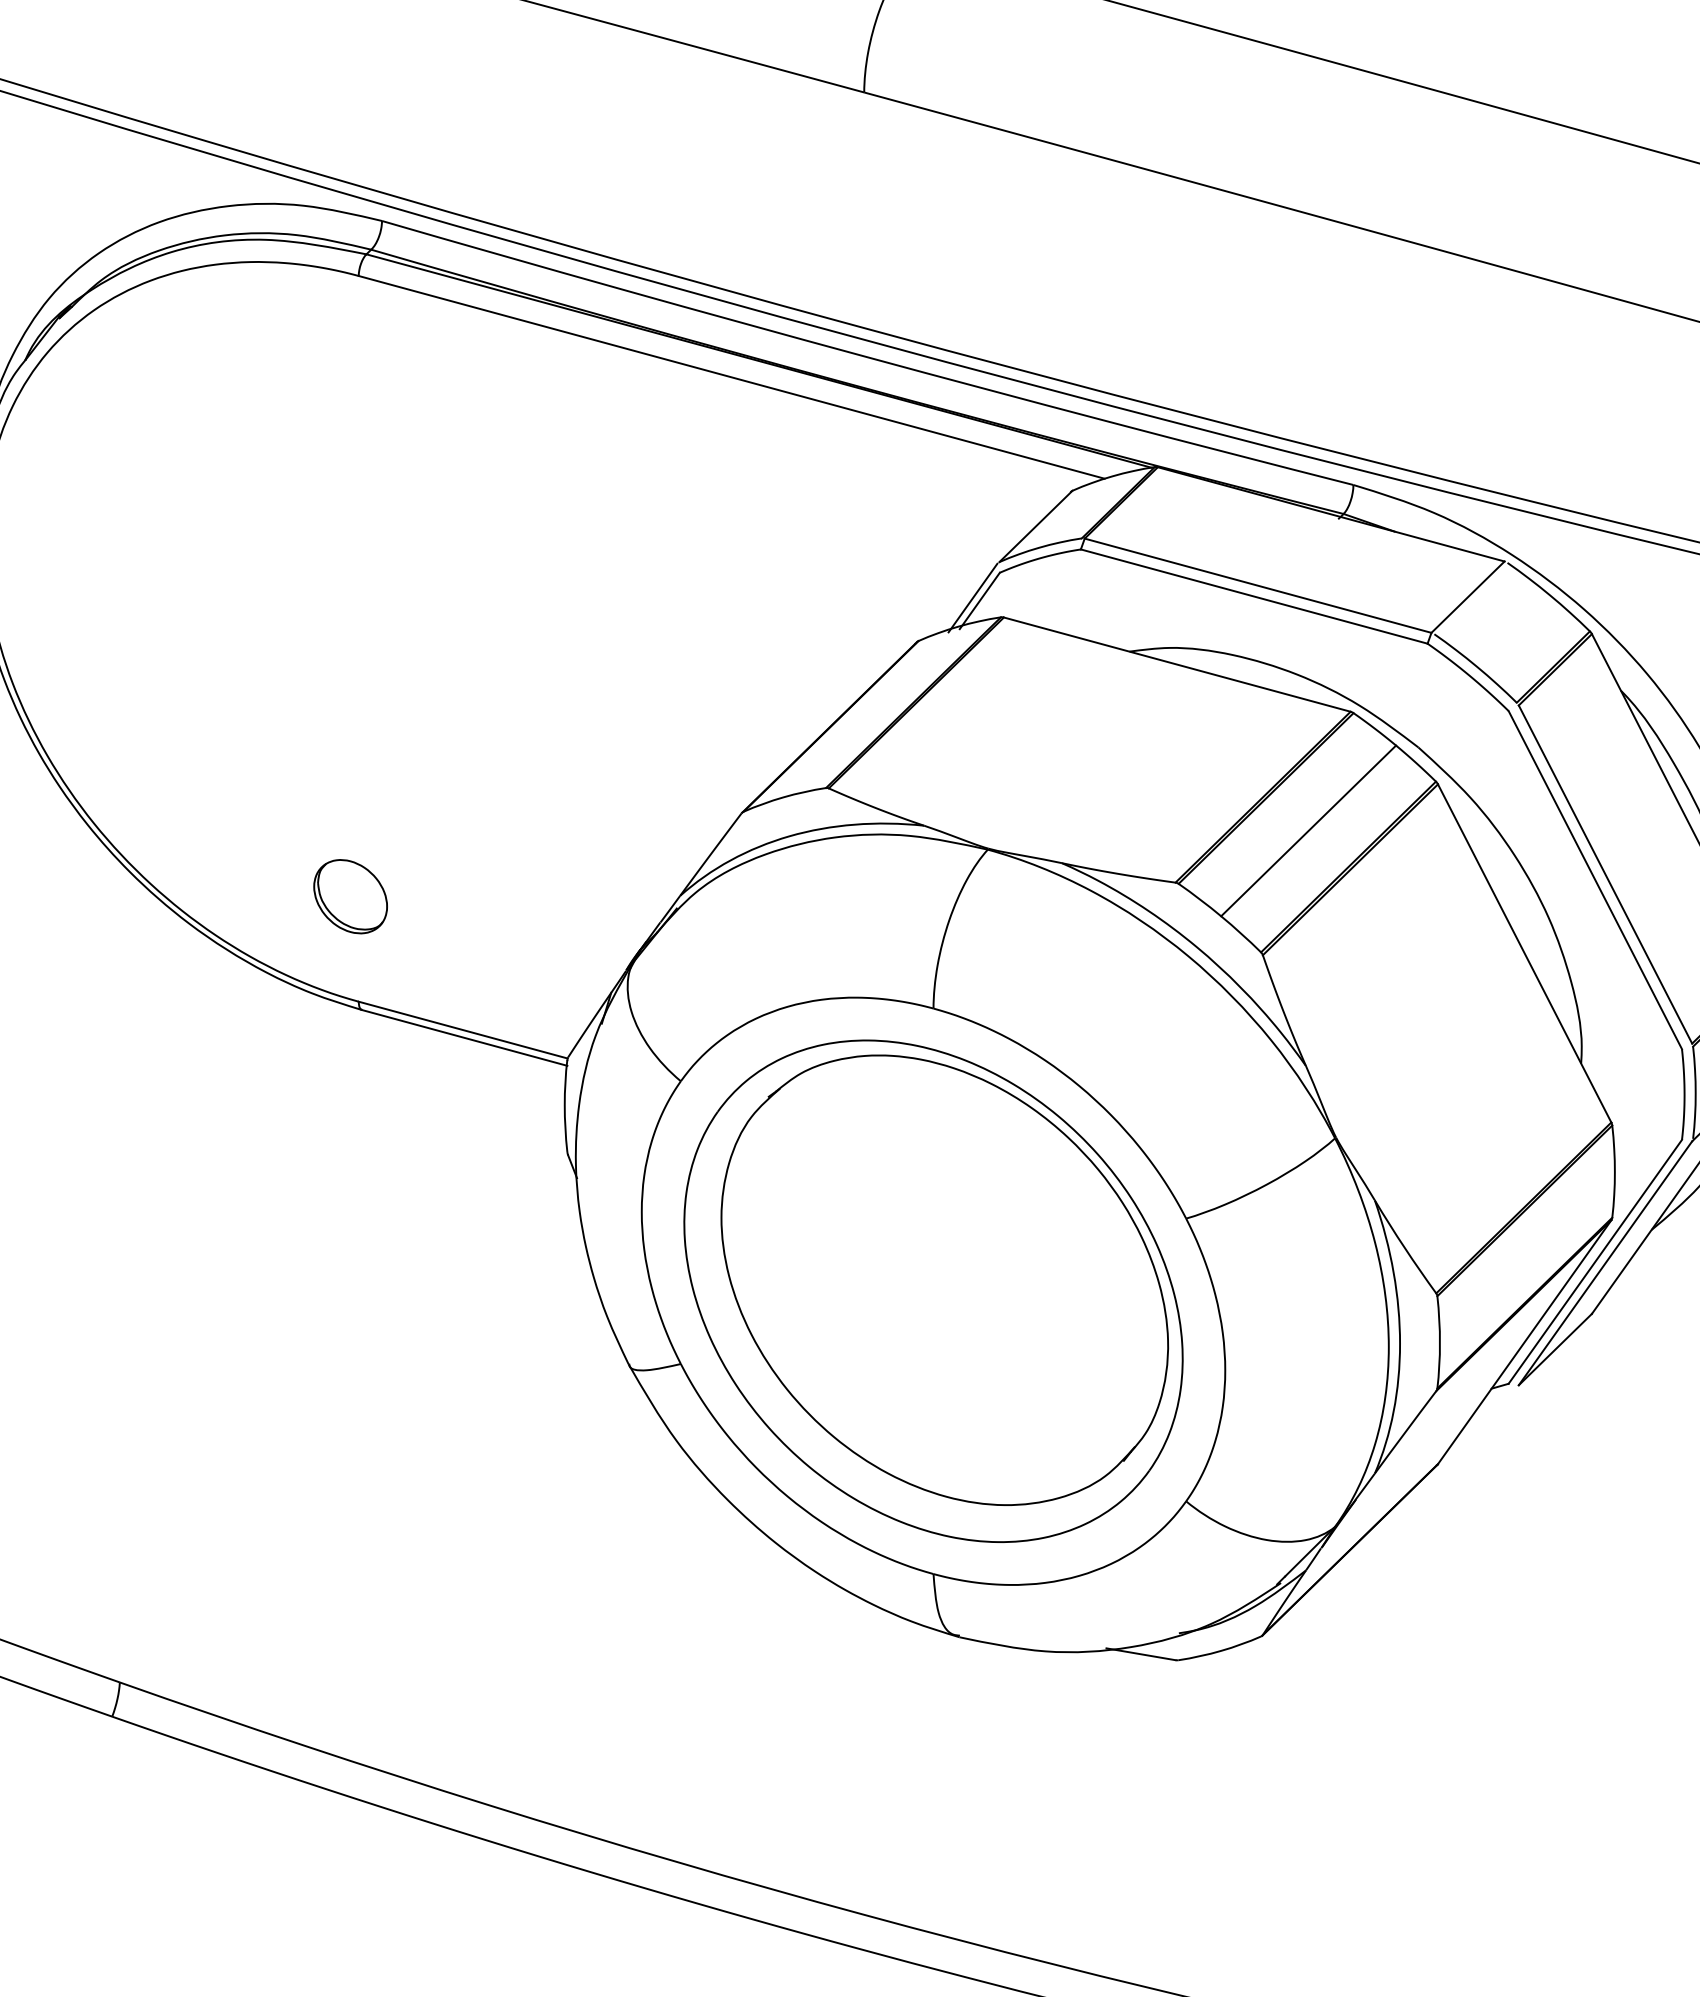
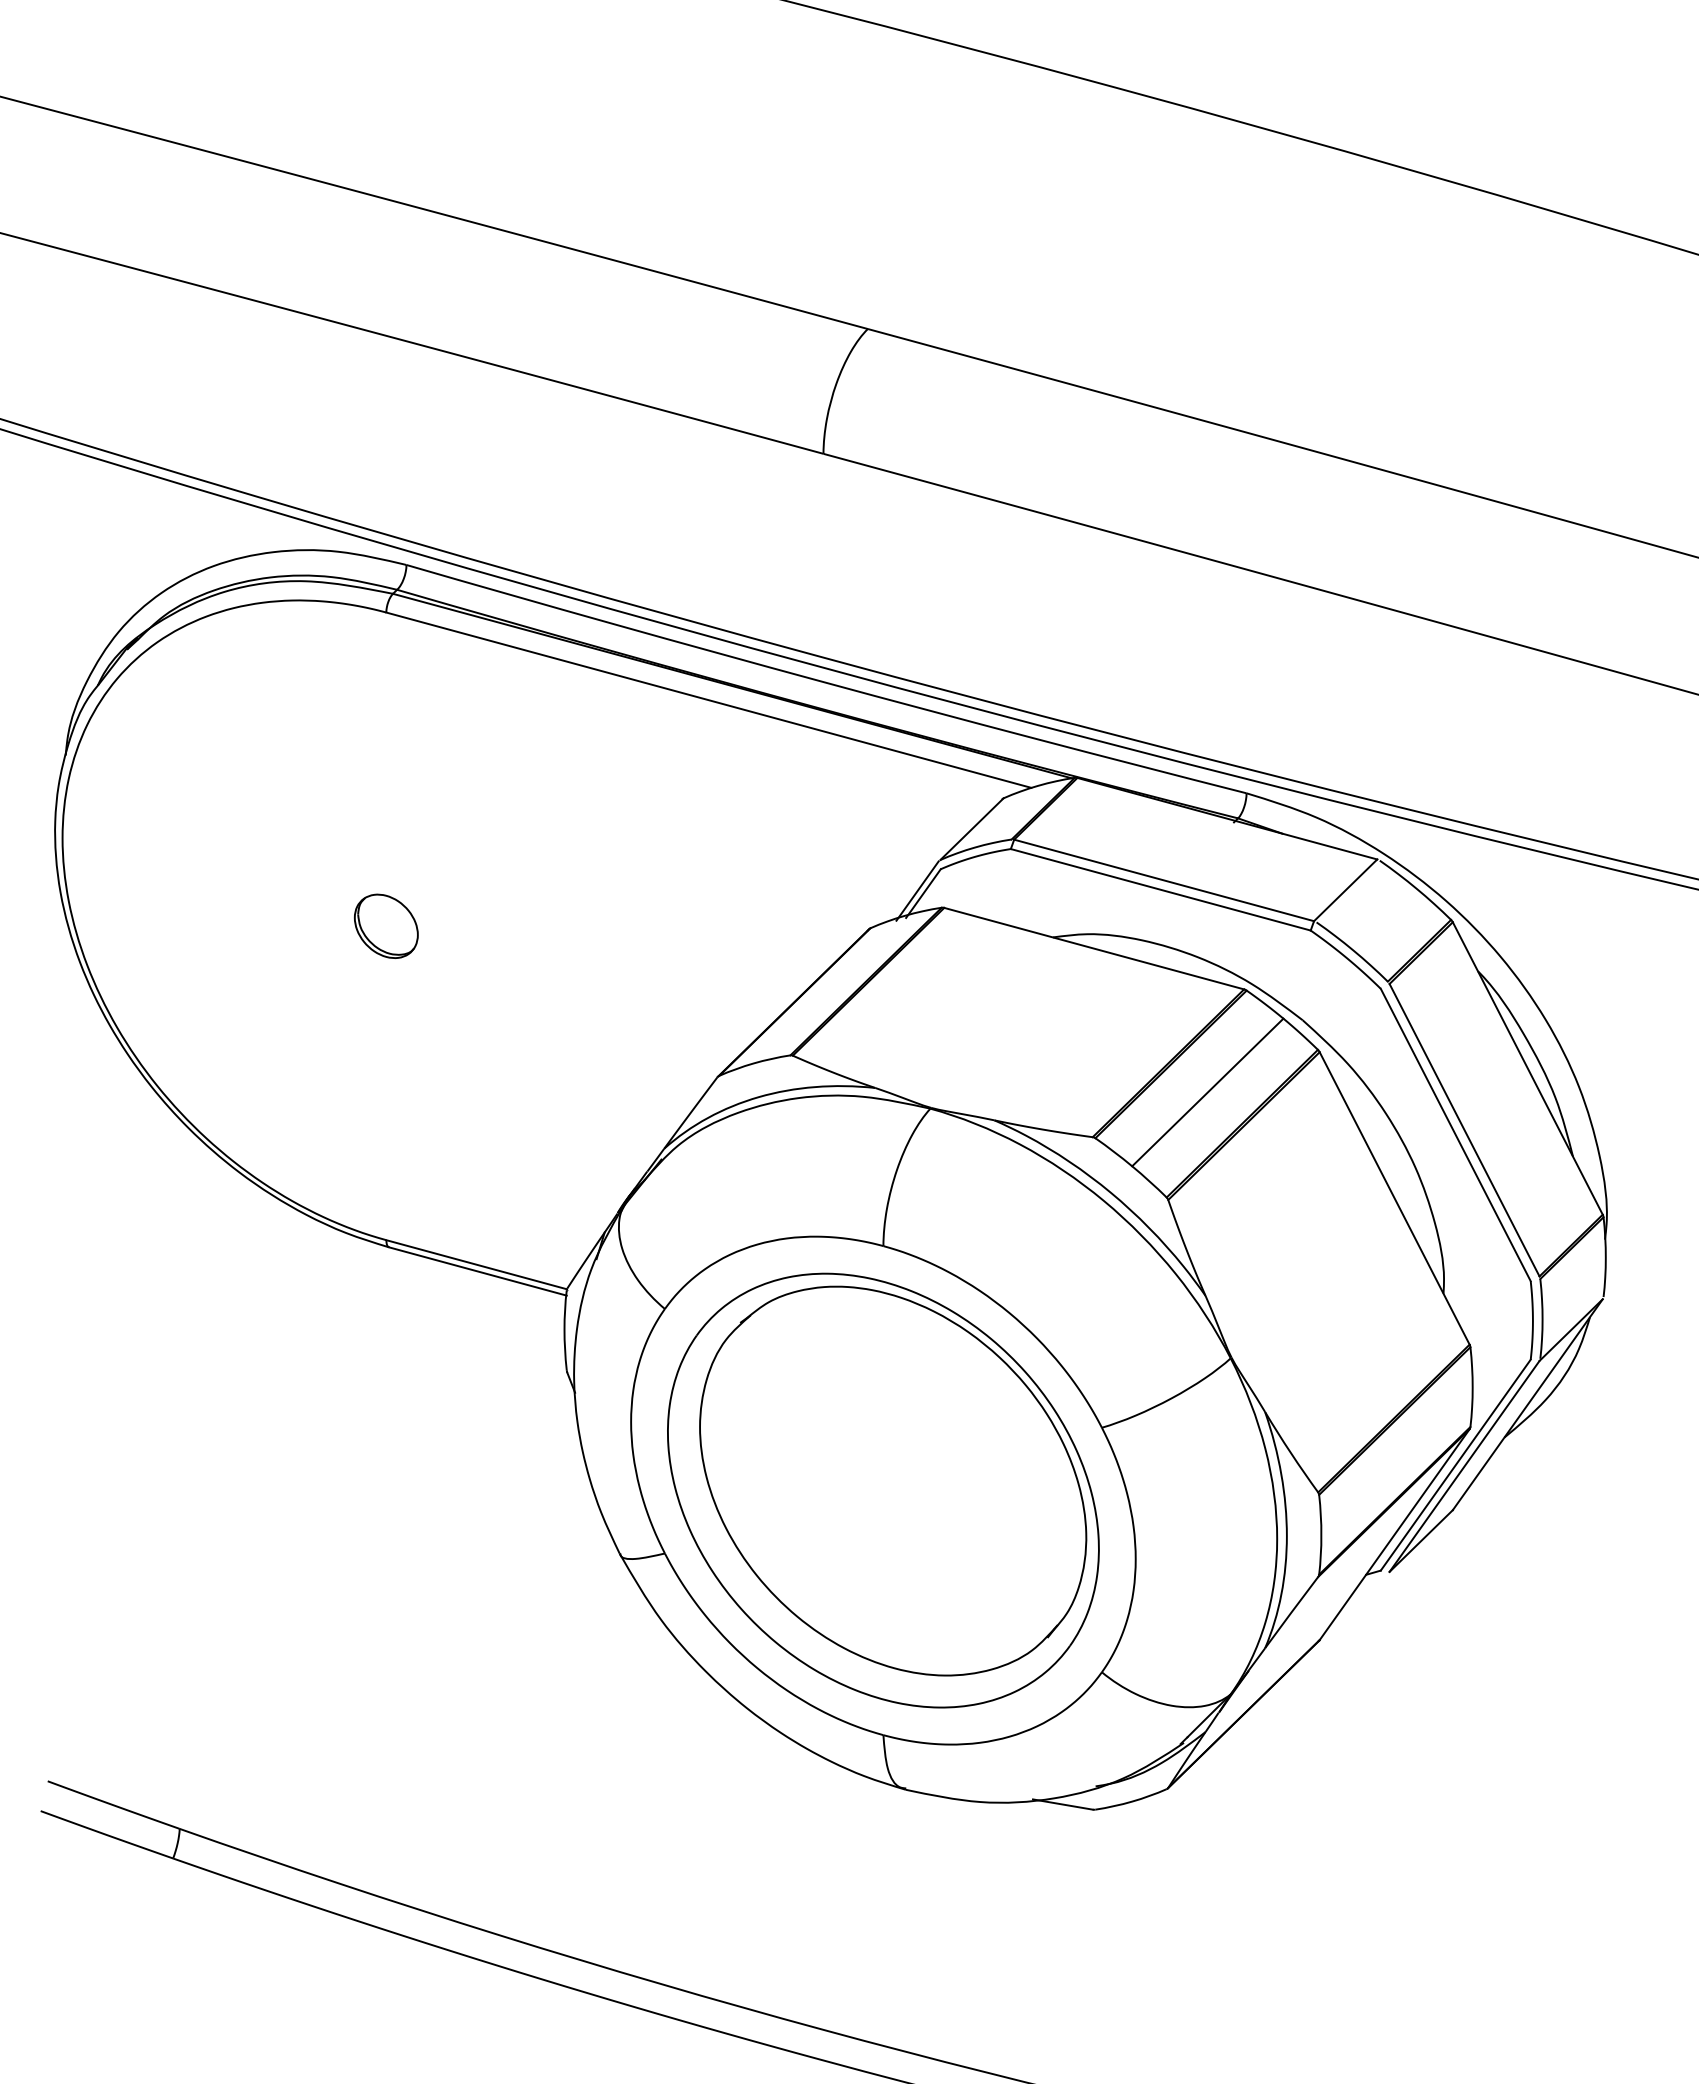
part: (349, 895) -> (385, 925), moved

